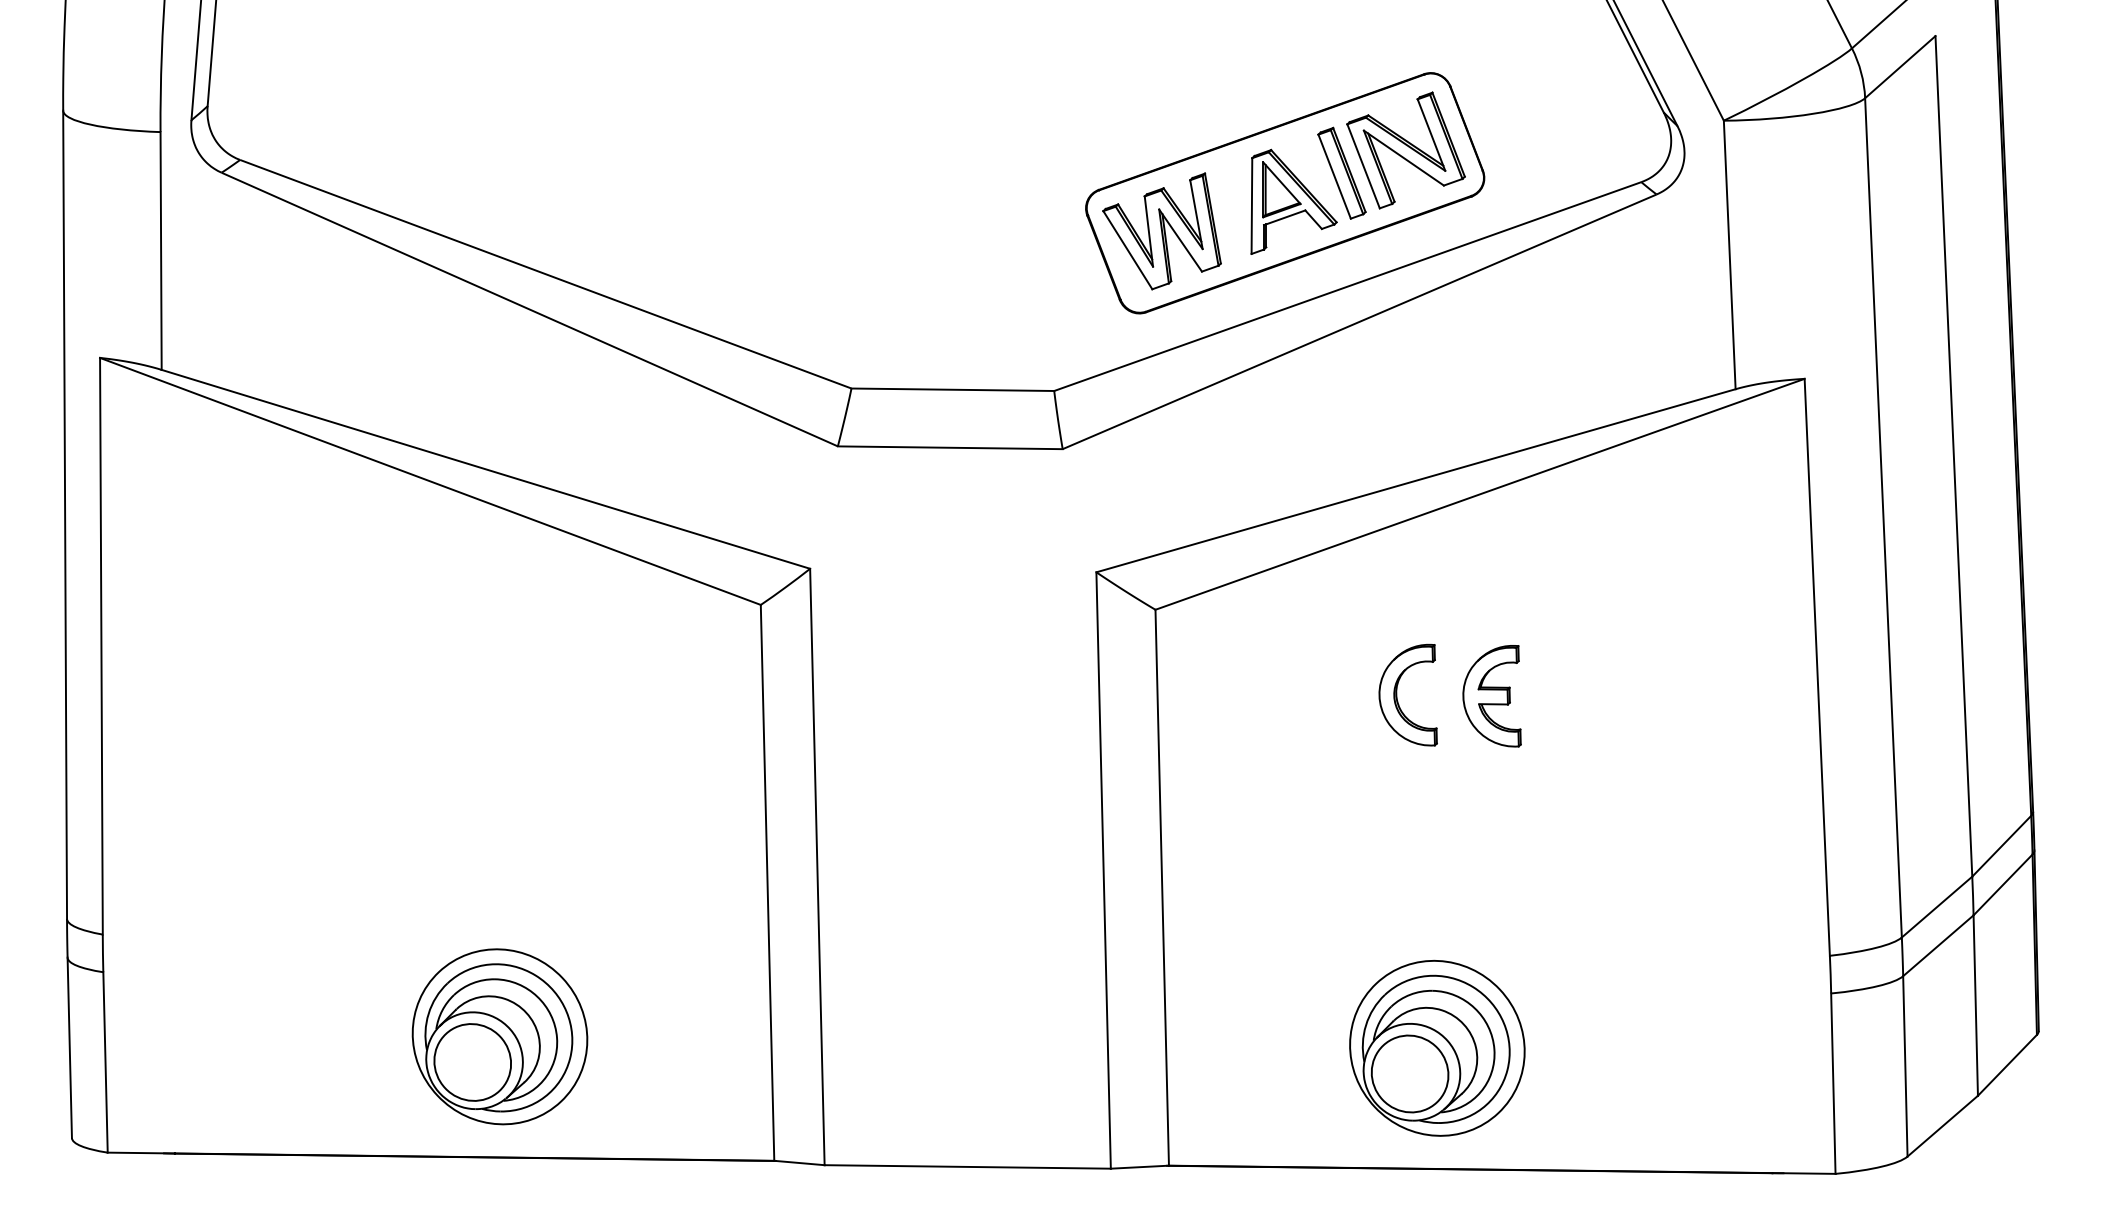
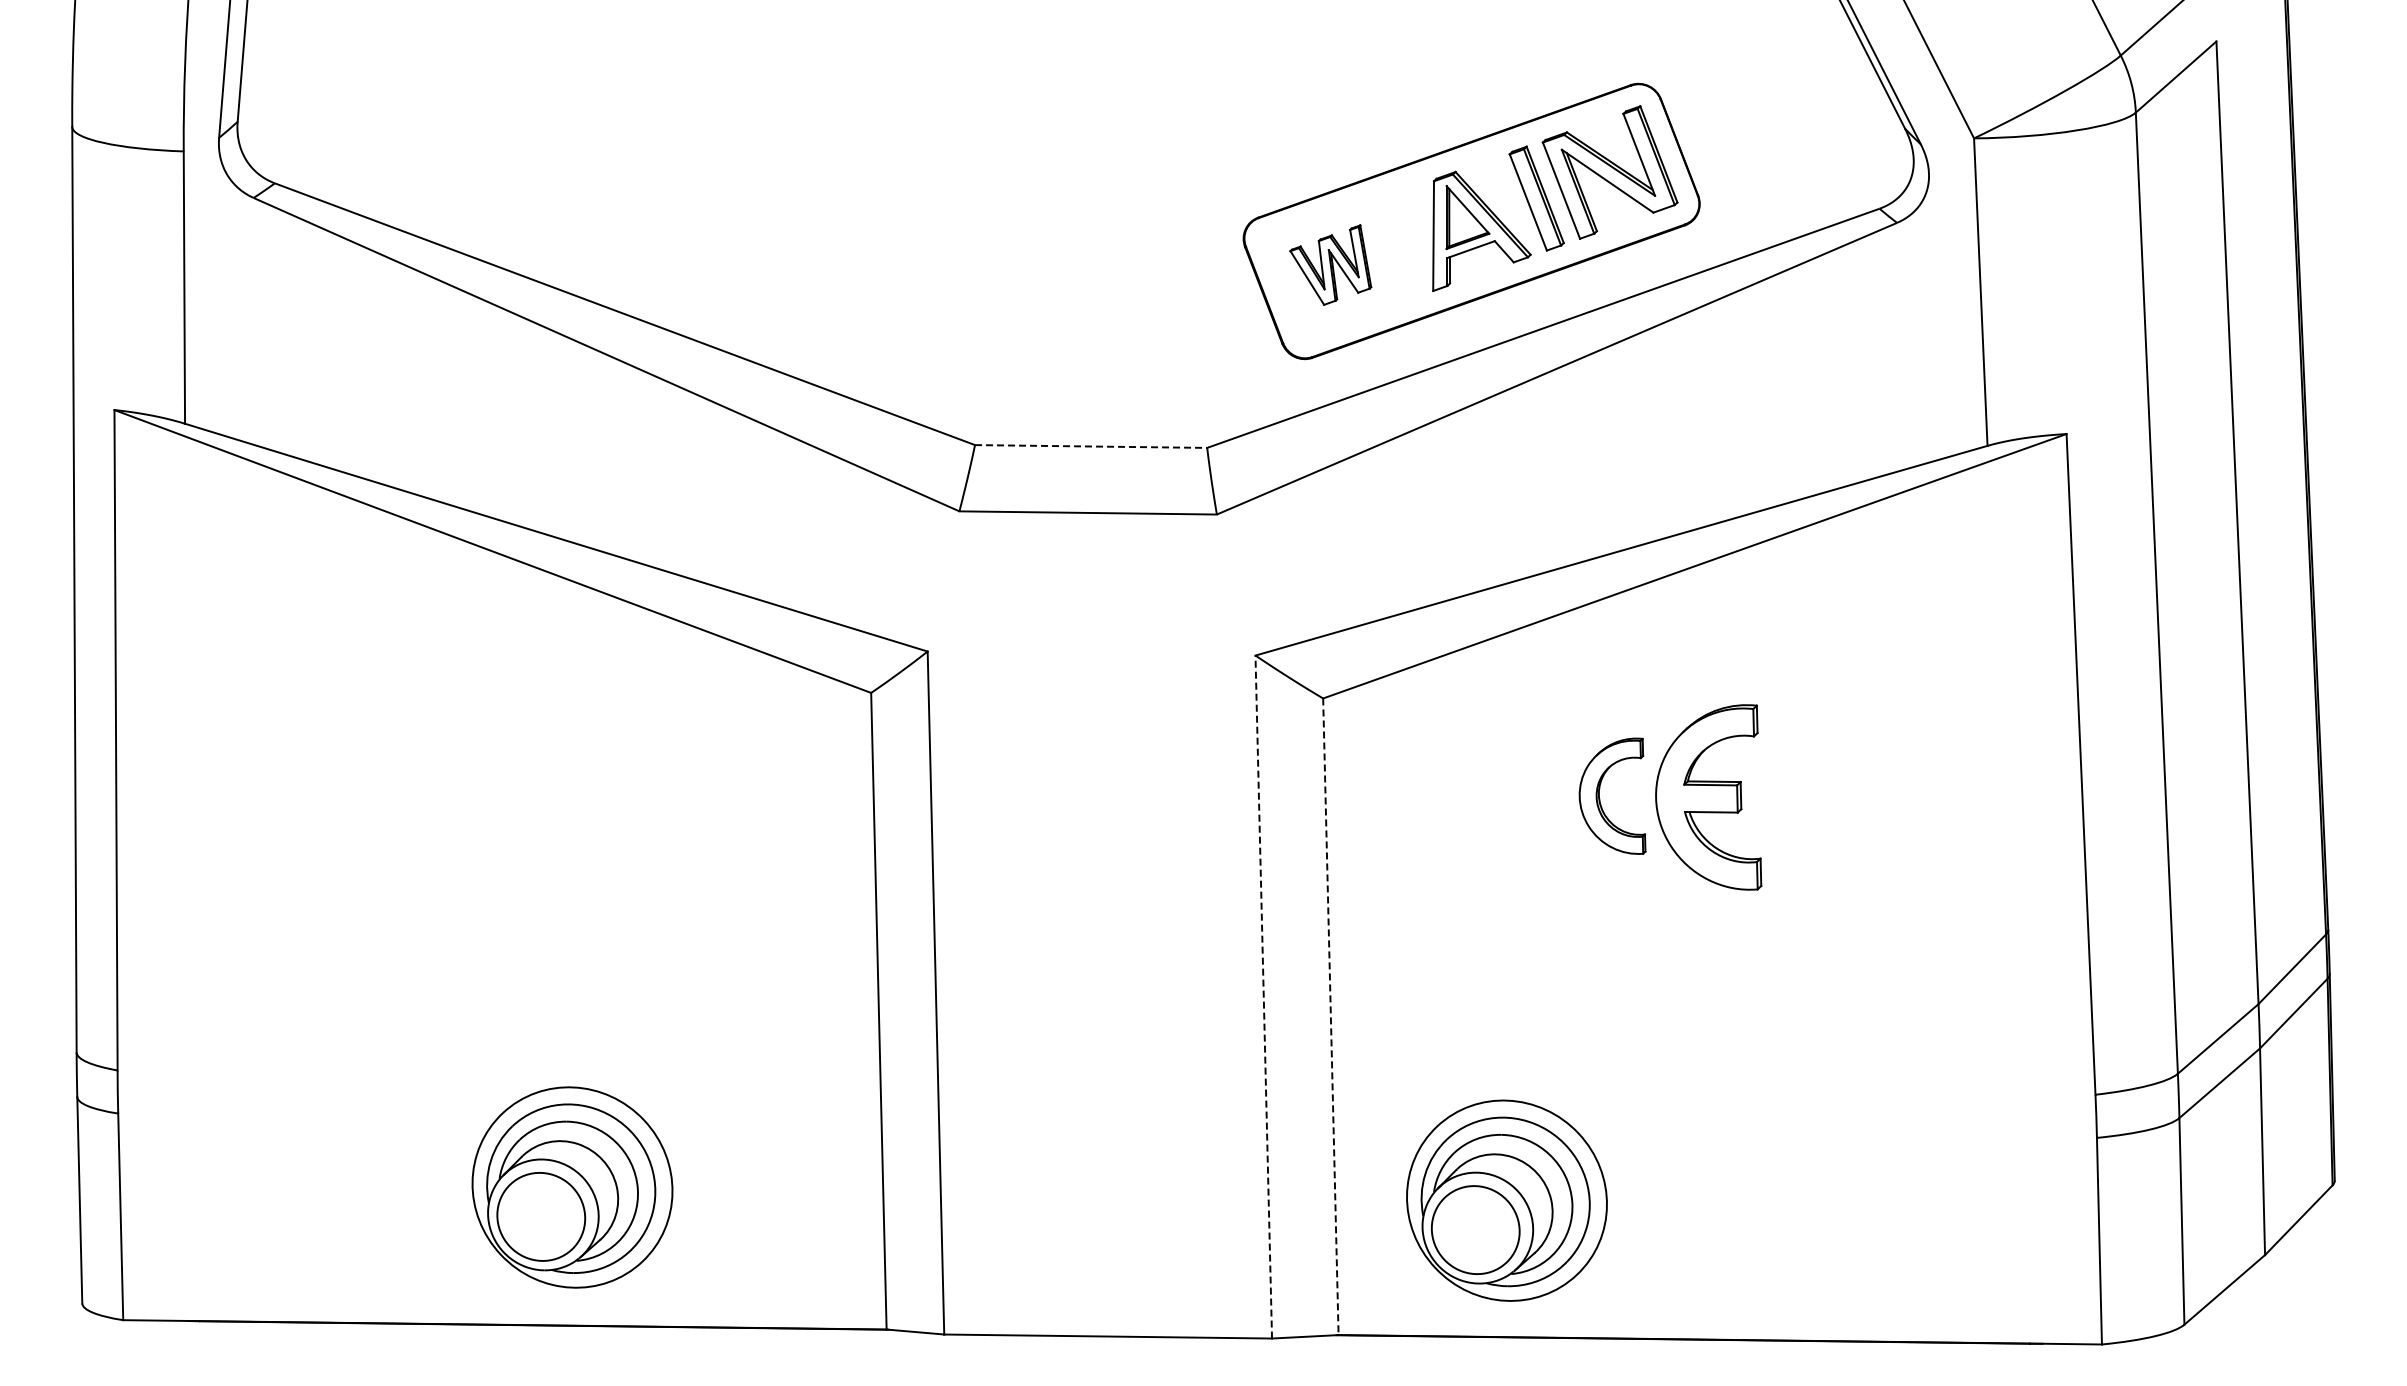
part: (1161, 230) -> (1330, 264), size x0.6
line: (953, 389) -> (1091, 446), solid -> dashed
part: (1491, 696) -> (1708, 797), size x1.6
line: (1103, 870) -> (1263, 997), solid -> dashed
line: (1161, 888) -> (1330, 1017), solid -> dashed
part: (1436, 1048) -> (1506, 1200), moved

